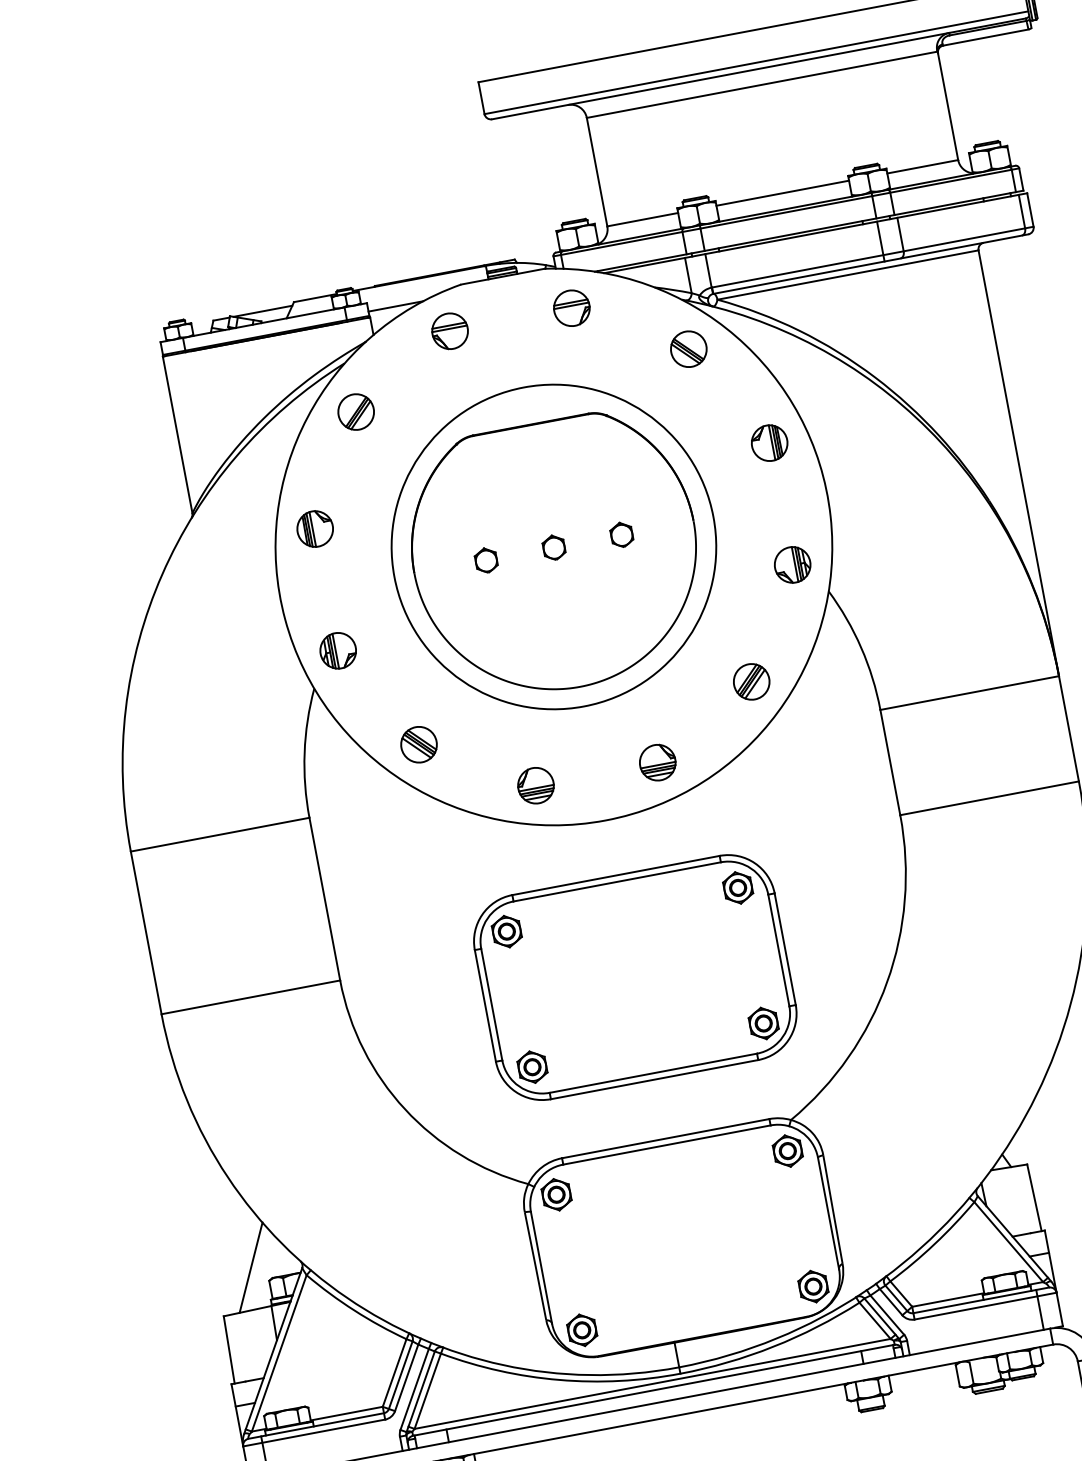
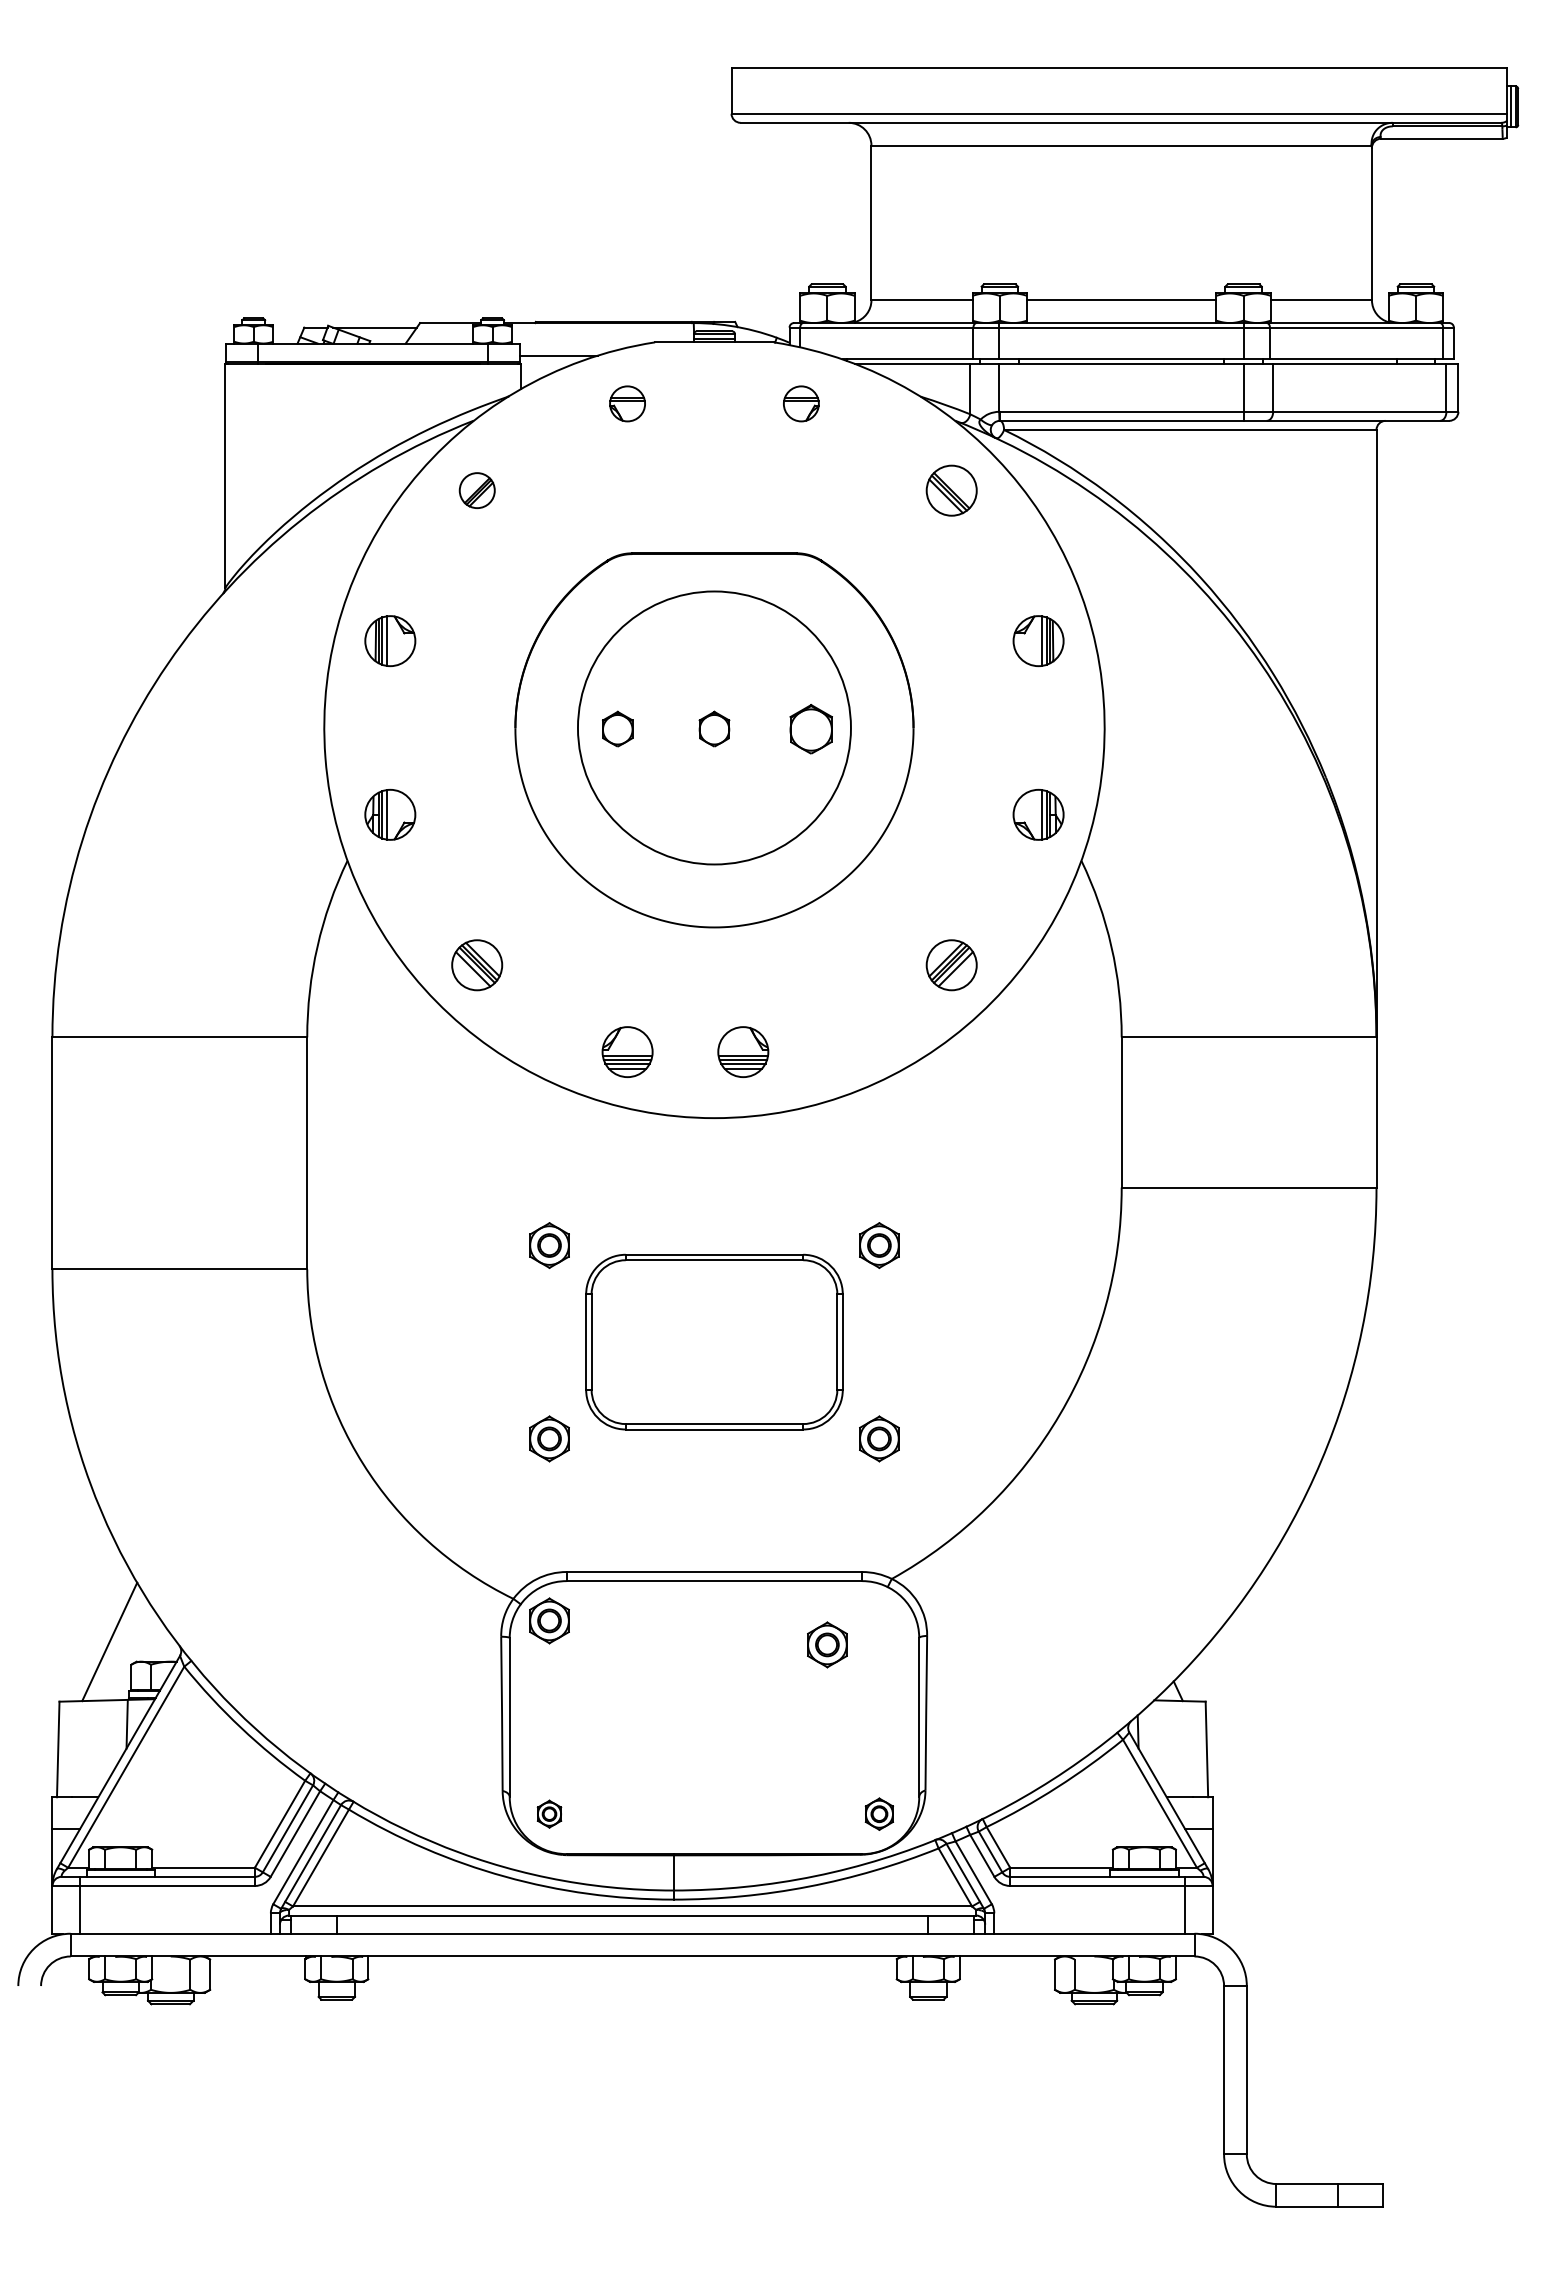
part: (571, 307) -> (801, 403), size x0.7
part: (449, 331) -> (627, 403), size x0.7
part: (356, 411) -> (477, 490), size x0.7
part: (621, 534) -> (810, 728), size x1.4
circle: (553, 546) -> (713, 727), size x0.6
part: (657, 762) -> (743, 1051), moved
part: (635, 977) -> (714, 1341), size x0.6
part: (787, 1150) -> (827, 1644), moved
part: (813, 1286) -> (879, 1813), size x0.7
part: (582, 1329) -> (549, 1813), size x0.6

